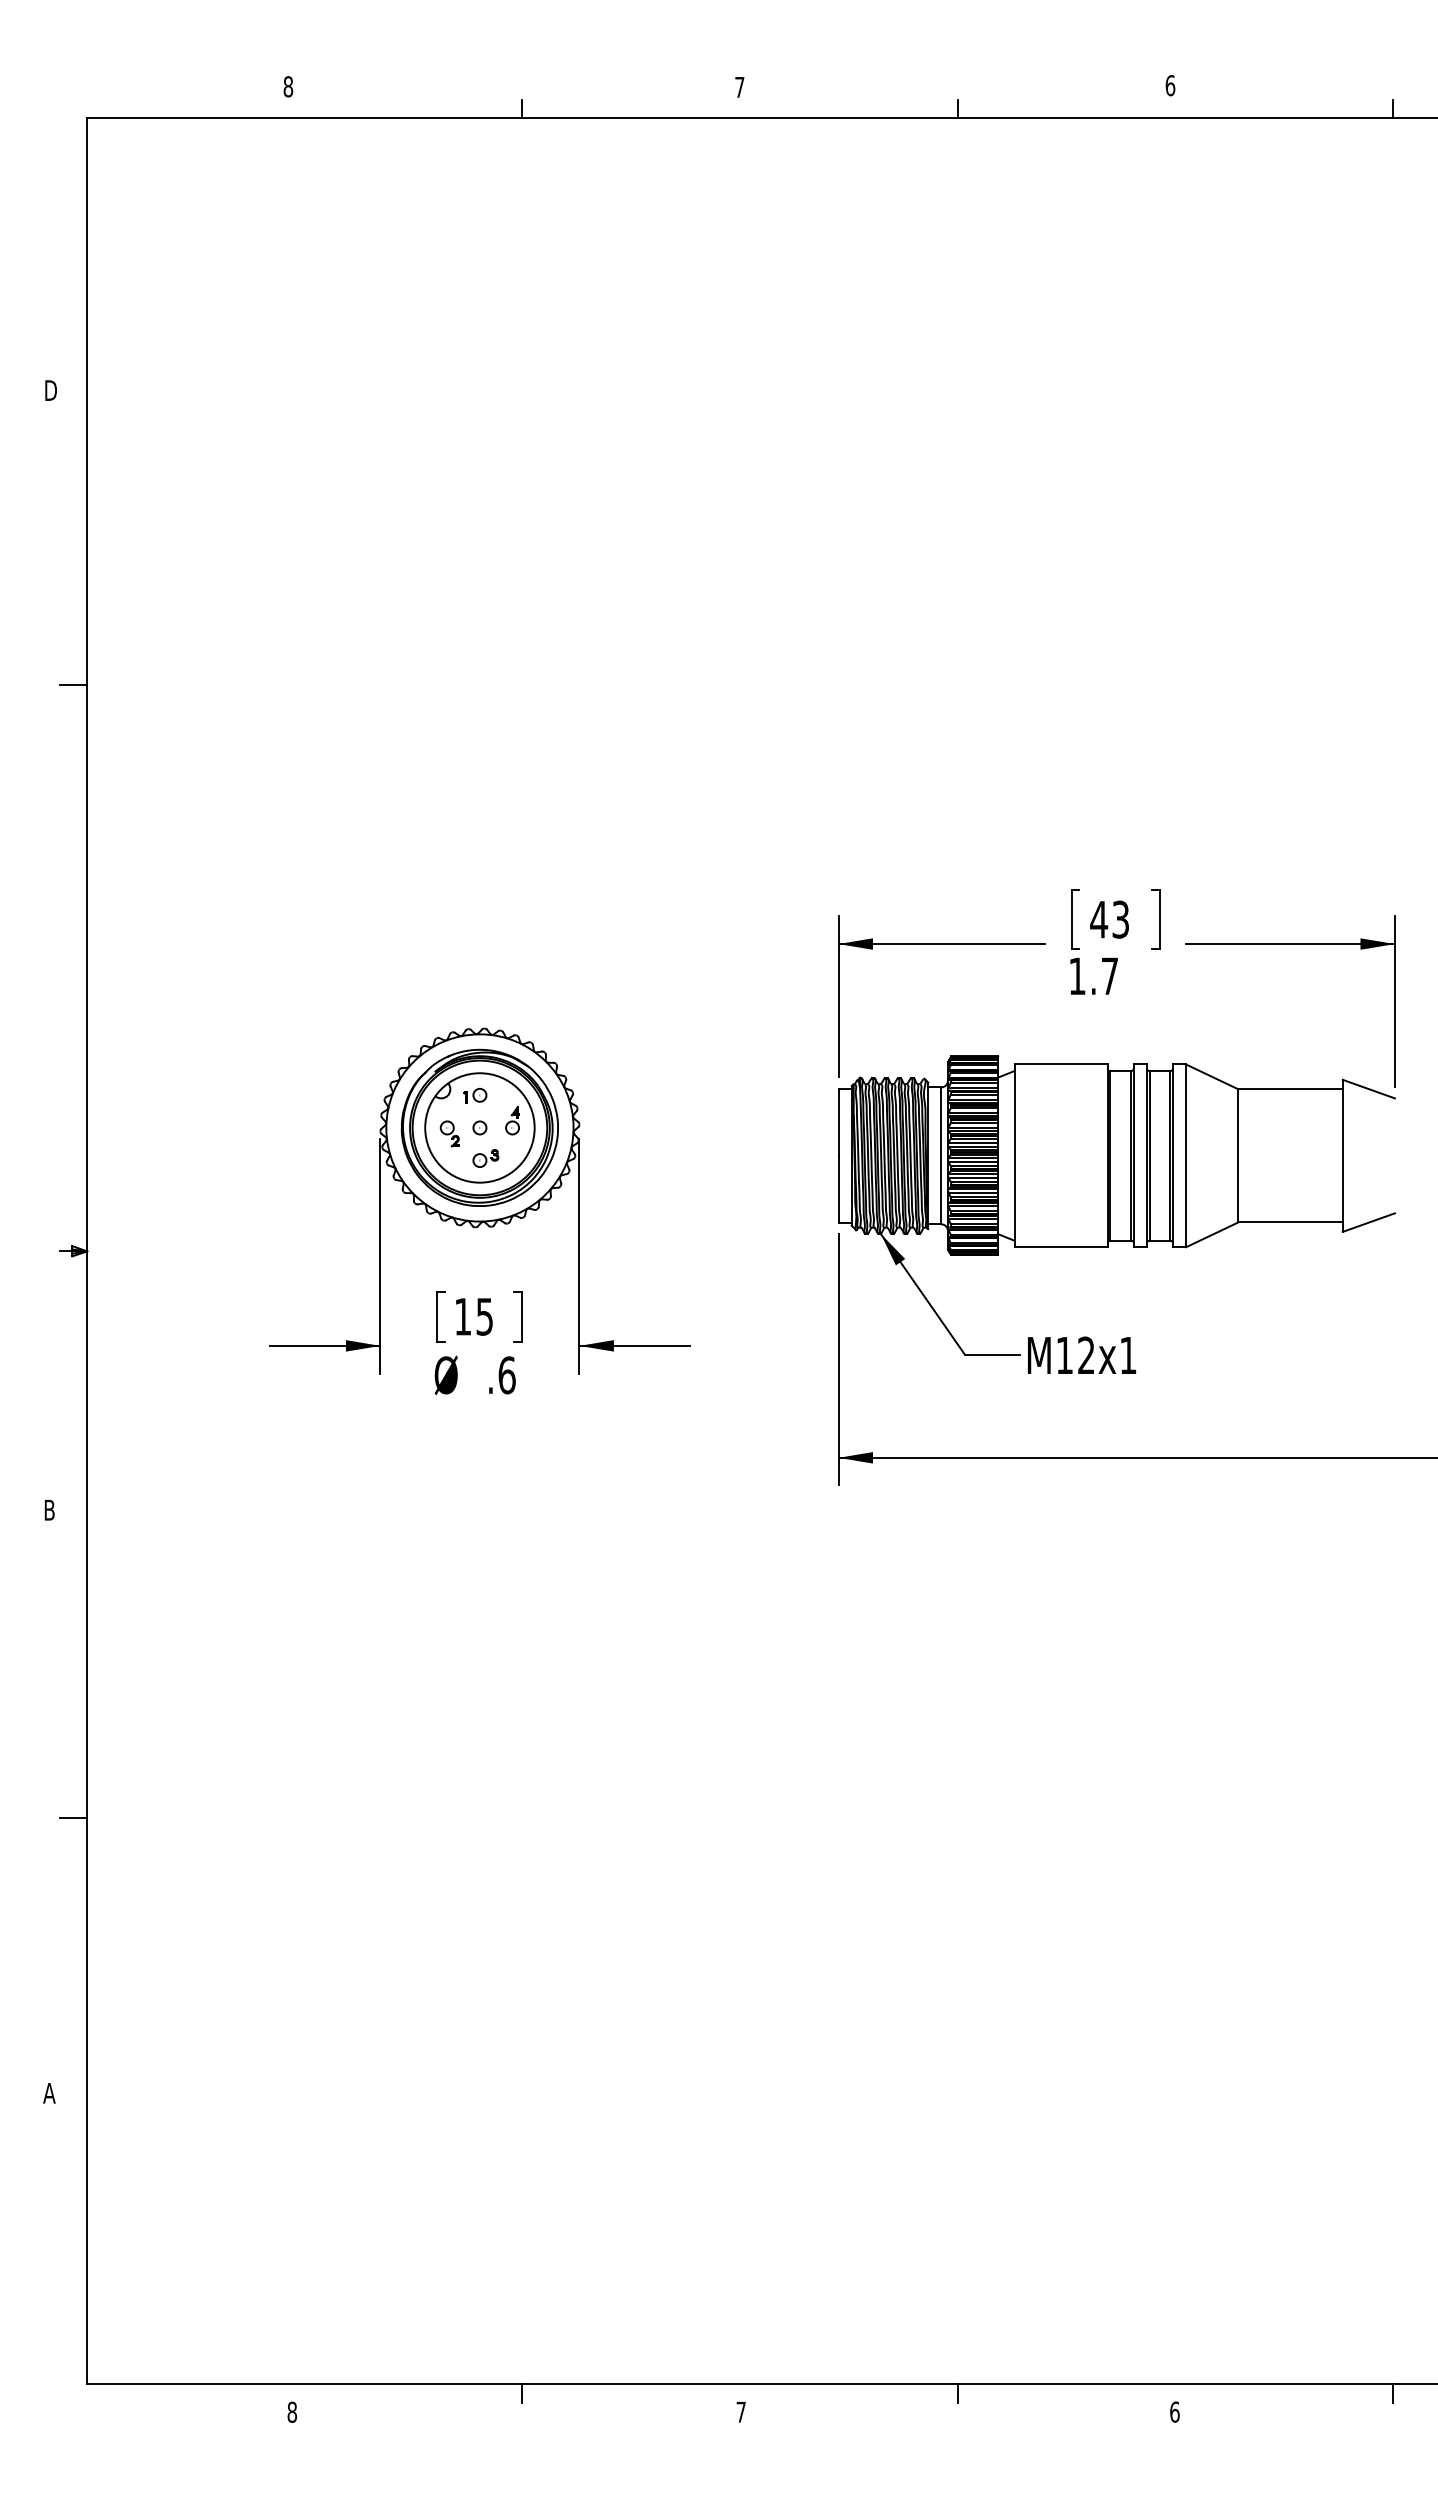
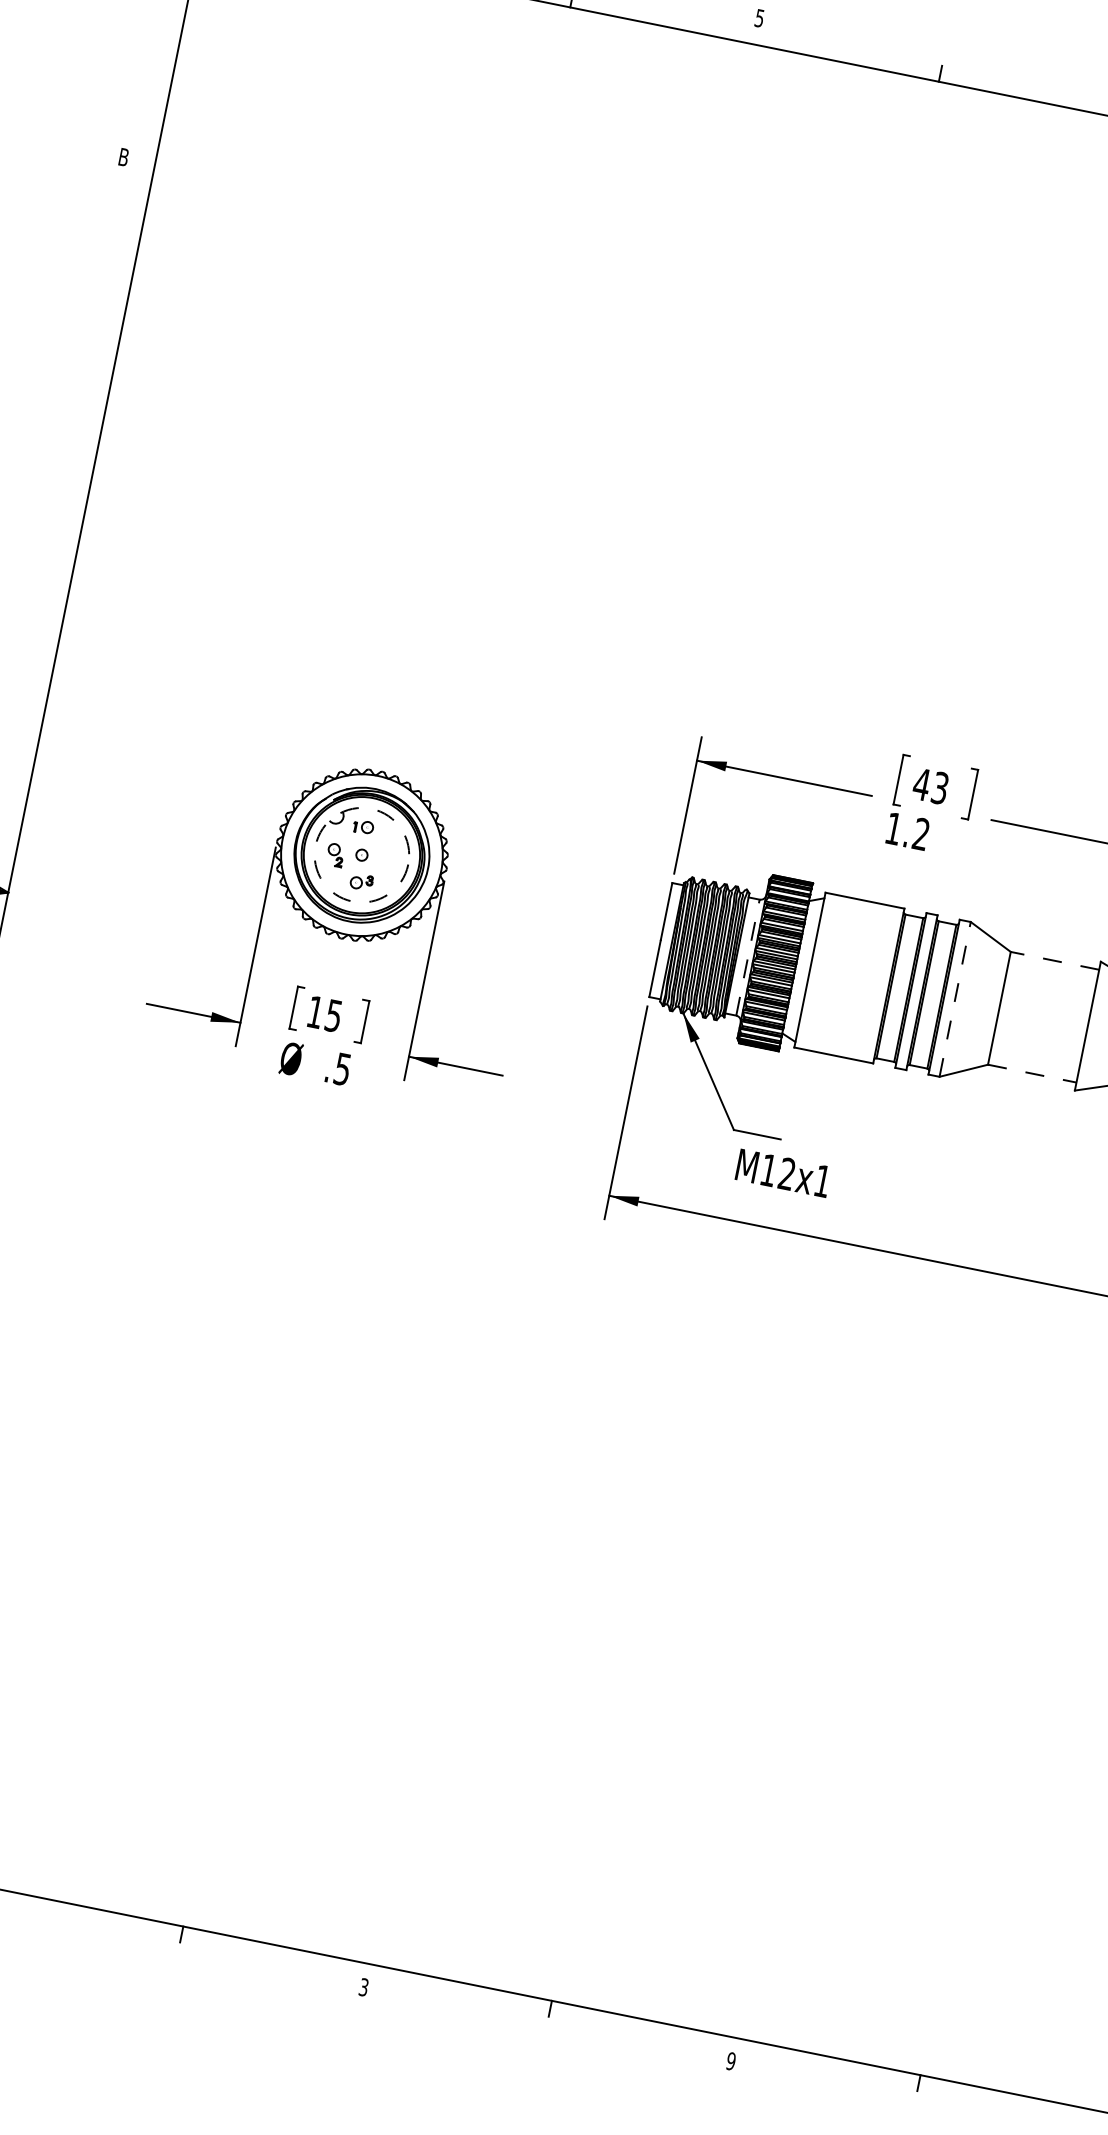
text: (739, 87) -> (759, 18), 7 -> 5
text: (51, 390) -> (125, 157), D -> B
line: (73, 684) -> (93, 410), removed
text: (1109, 975) -> (921, 833), 1.7 -> 1.2
line: (1290, 1089) -> (1054, 961), solid -> dashed
part: (512, 1120) -> (390, 854), removed
circle: (479, 1127) -> (361, 854), solid -> dashed
line: (941, 1155) -> (748, 957), solid -> dashed
line: (1186, 1155) -> (955, 999), solid -> dashed
line: (1291, 1222) -> (1033, 1073), solid -> dashed
text: (1082, 1354) -> (784, 1172), moved
text: (506, 1375) -> (342, 1069), .6 -> .5
text: (740, 2411) -> (363, 1986), 7 -> 3
text: (1174, 2411) -> (730, 2060), 6 -> 9

